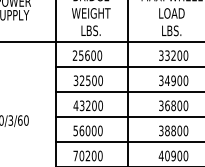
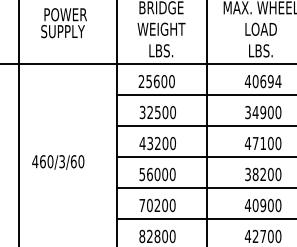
text: (173, 55) -> (262, 81), 33200 -> 40694
text: (167, 105) -> (255, 143), 36800 -> 47100
text: (173, 130) -> (263, 174), 38800 -> 38200

